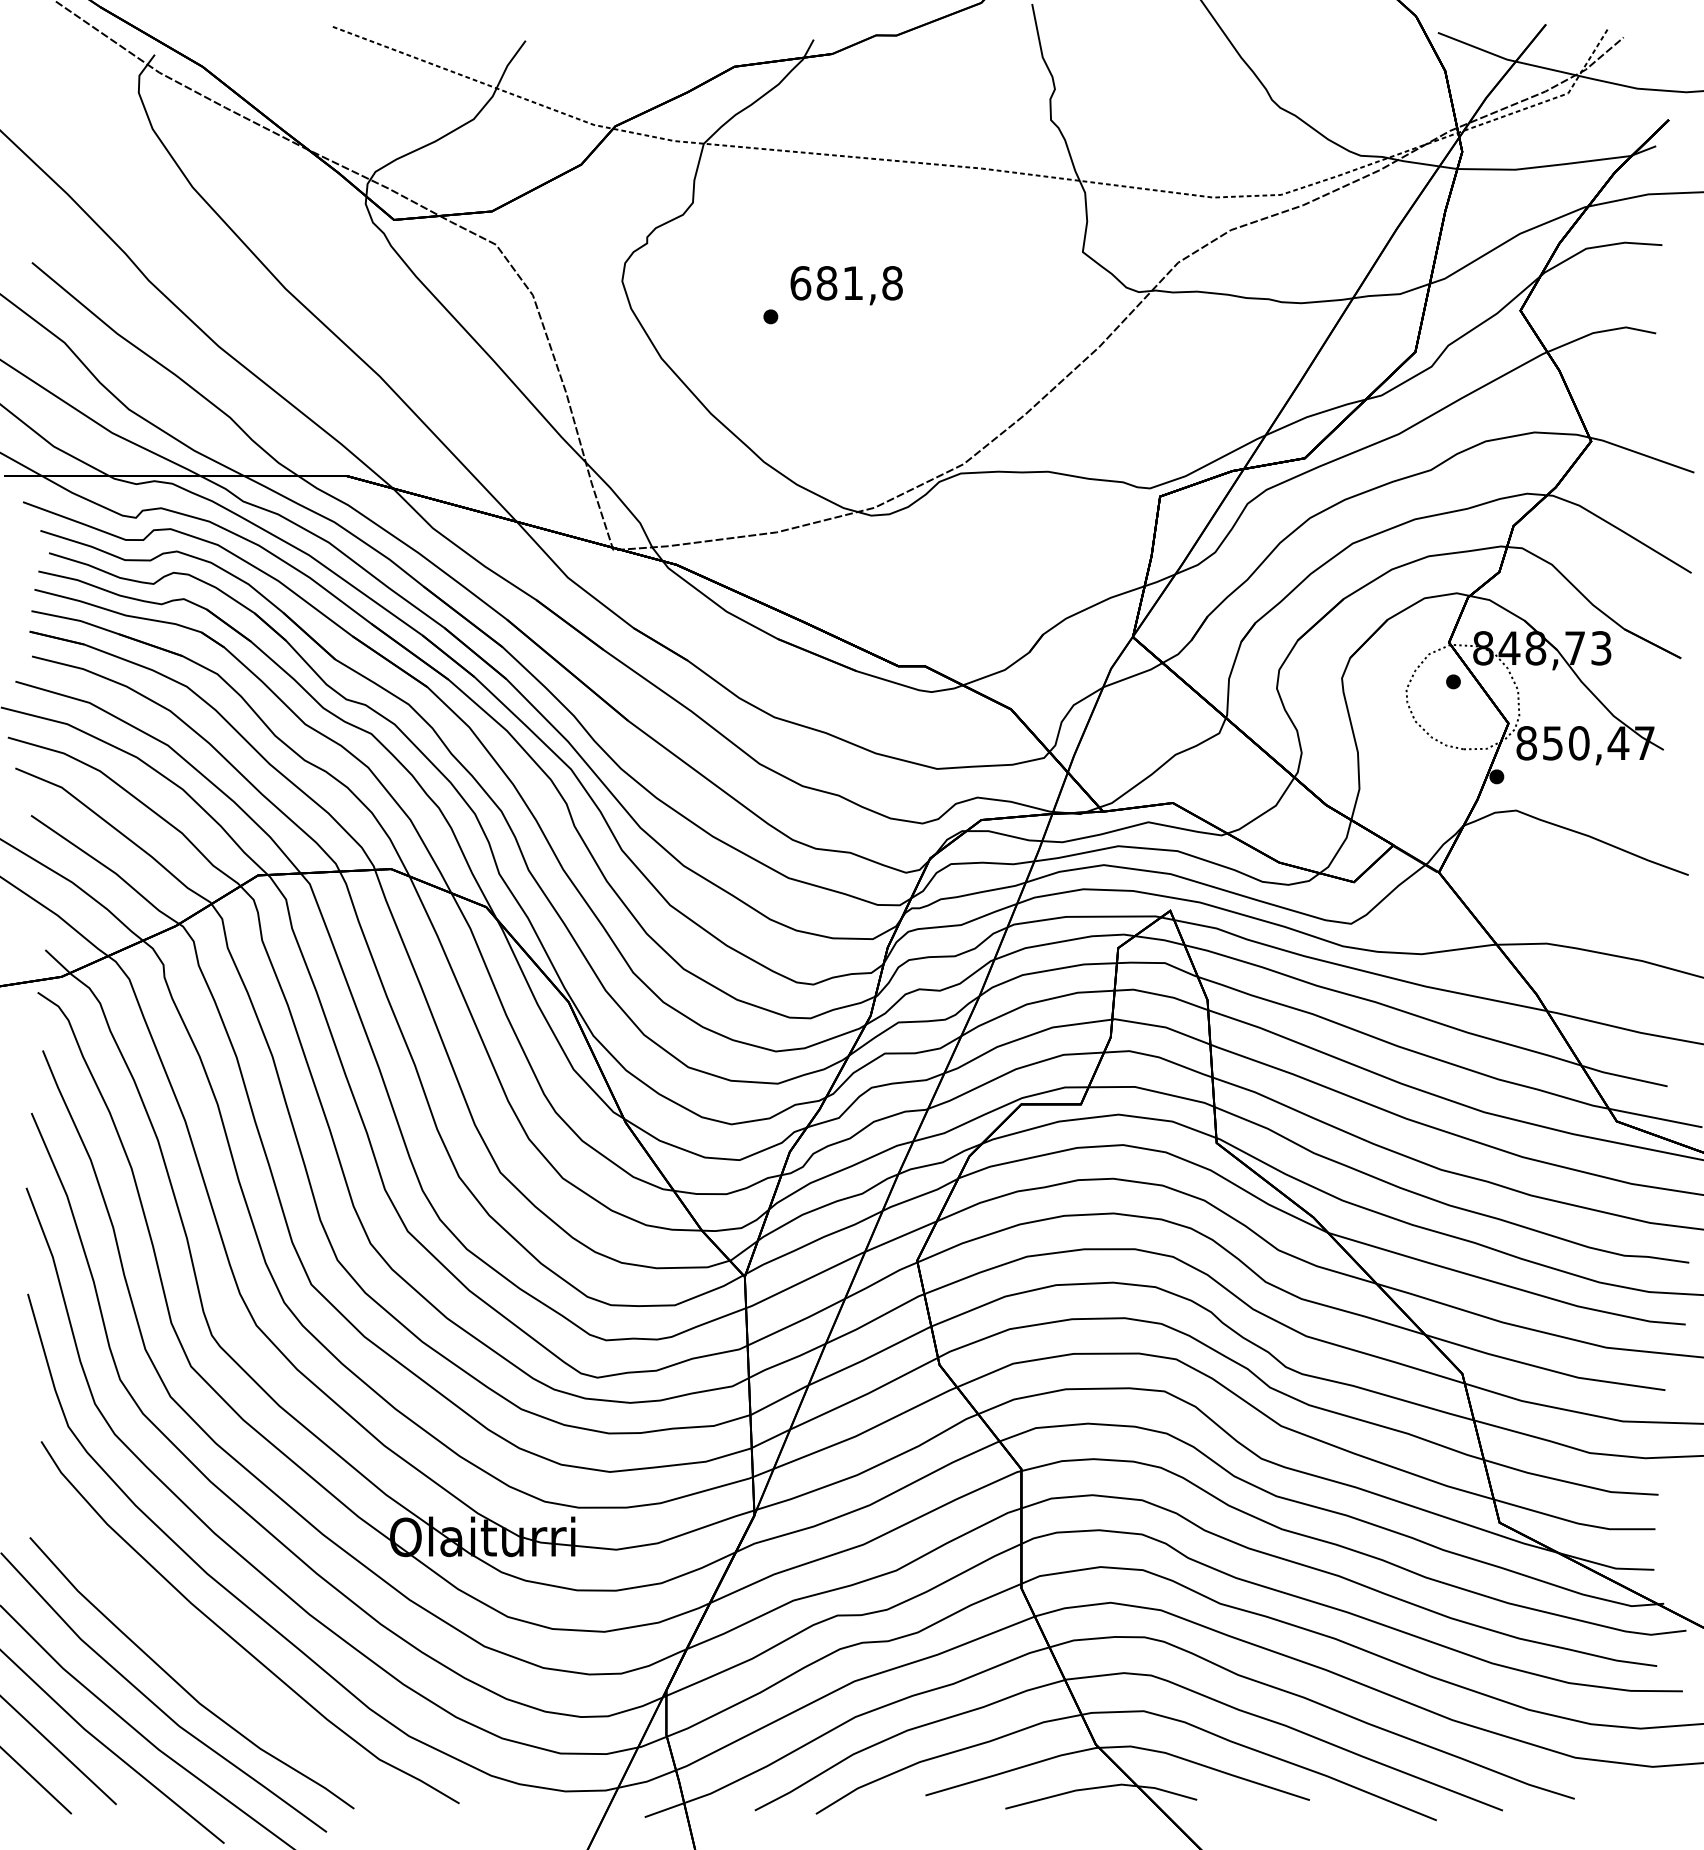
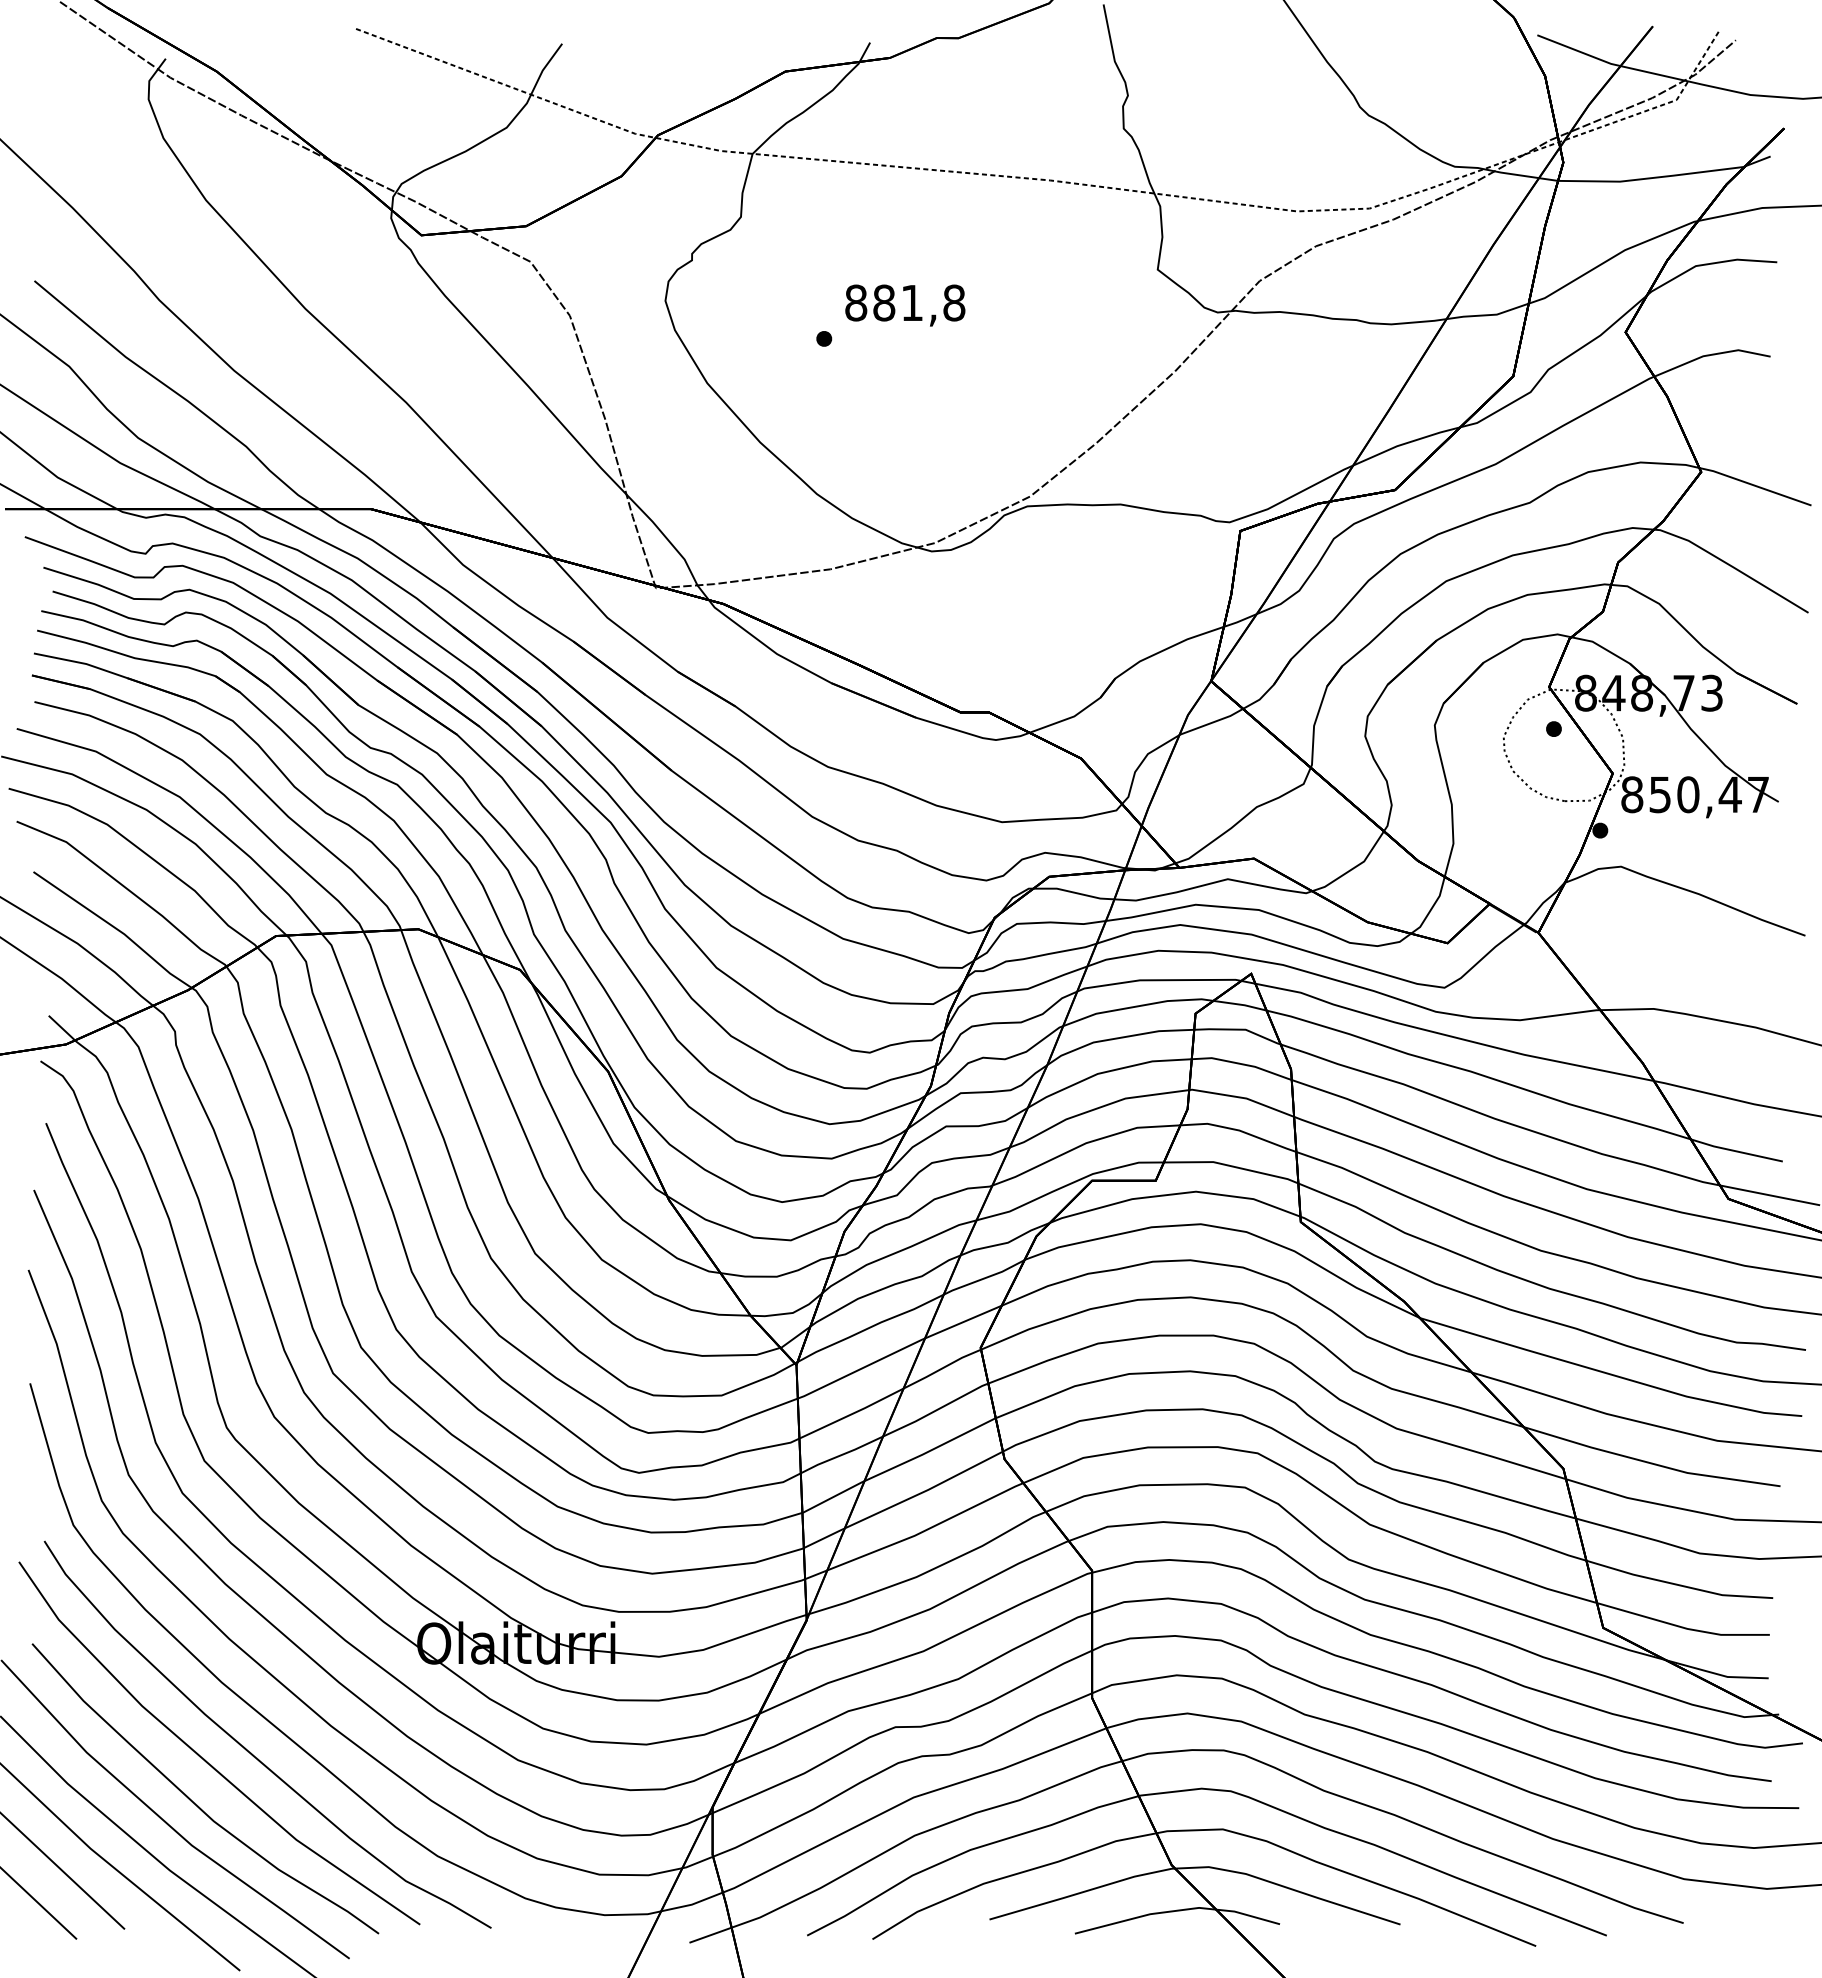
text: (801, 282) -> (856, 302), 681,8 -> 881,8
line: (191, 1644) -> (204, 1758), added

